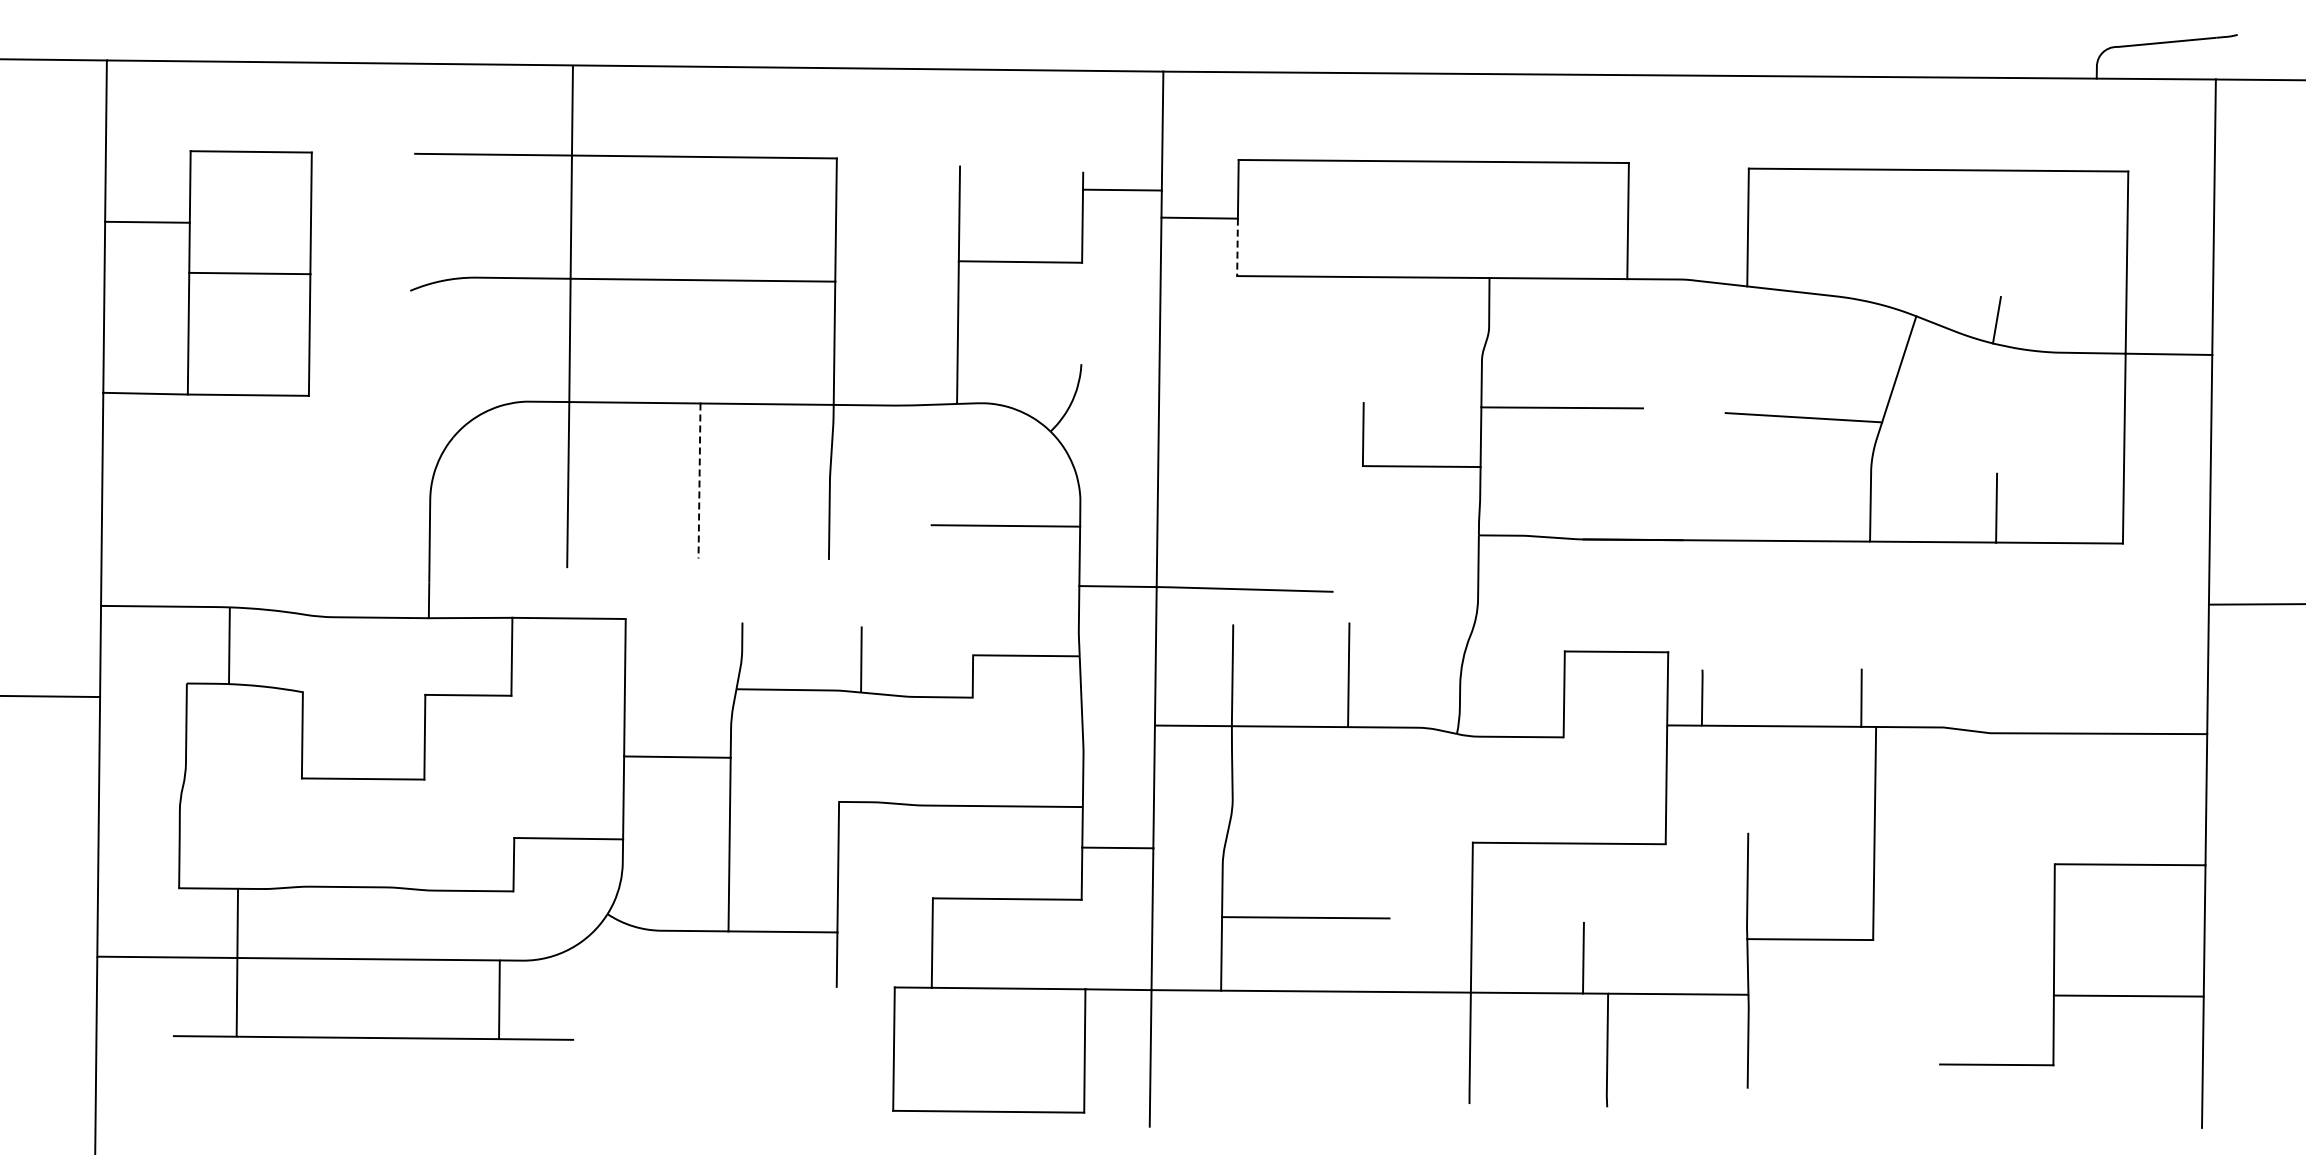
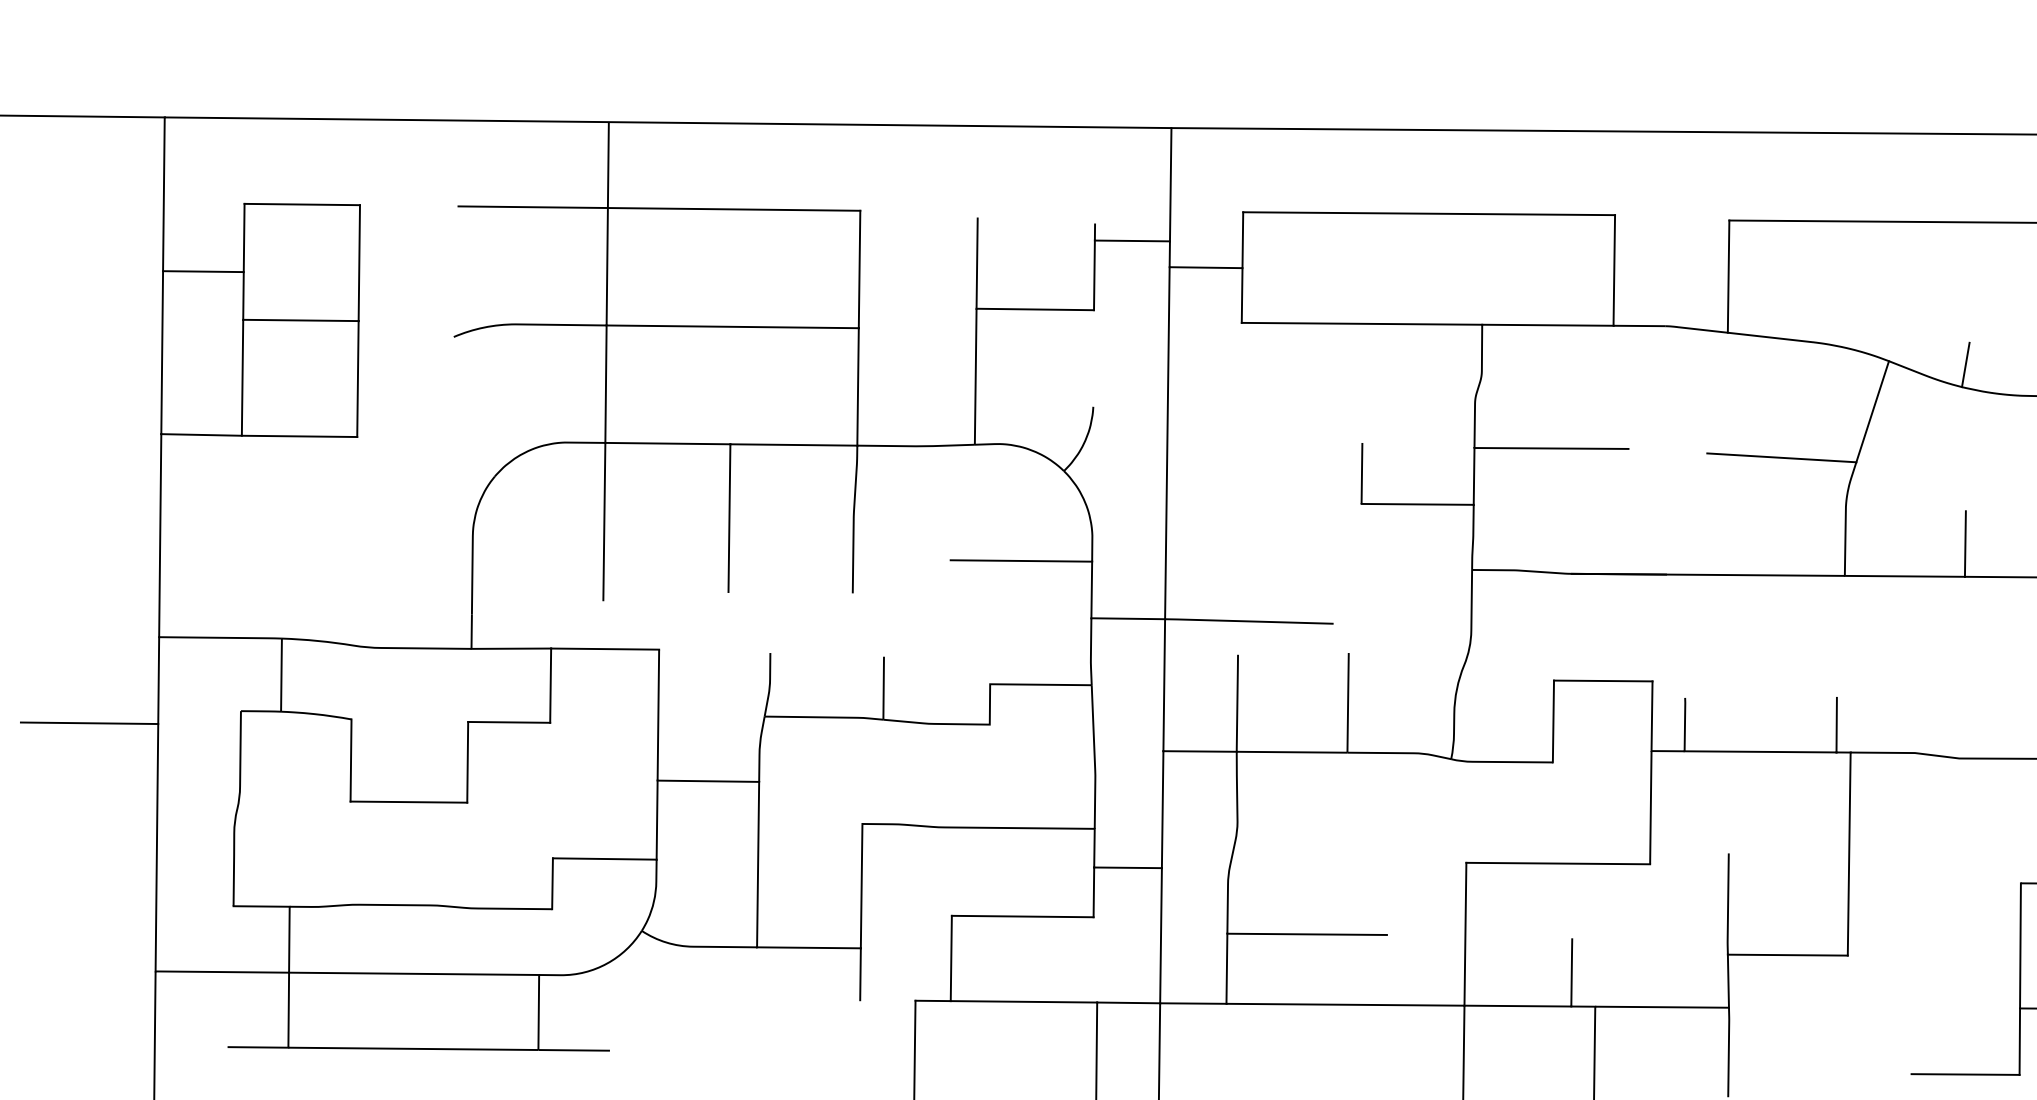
line: (1237, 247) -> (1242, 295), dashed -> solid
line: (699, 481) -> (729, 518), dashed -> solid

